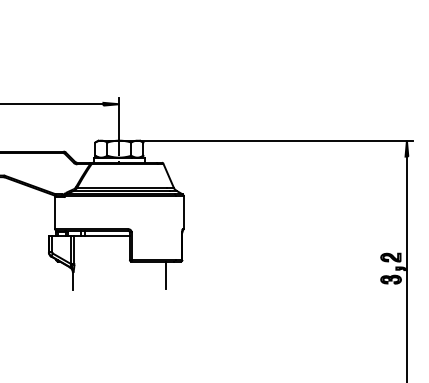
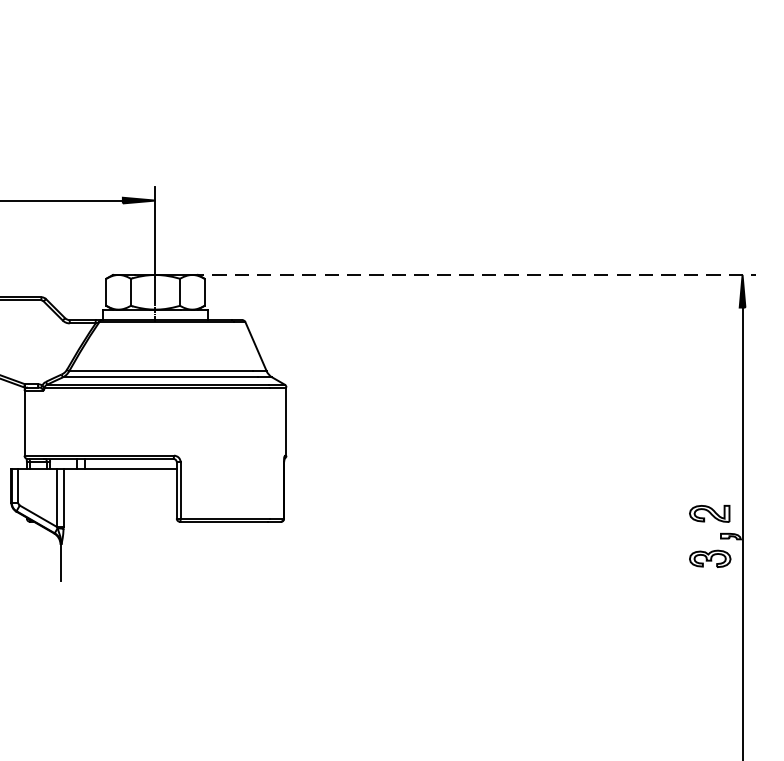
line: (274, 140) -> (472, 274), solid -> dashed
line: (165, 275) -> (249, 550), removed

